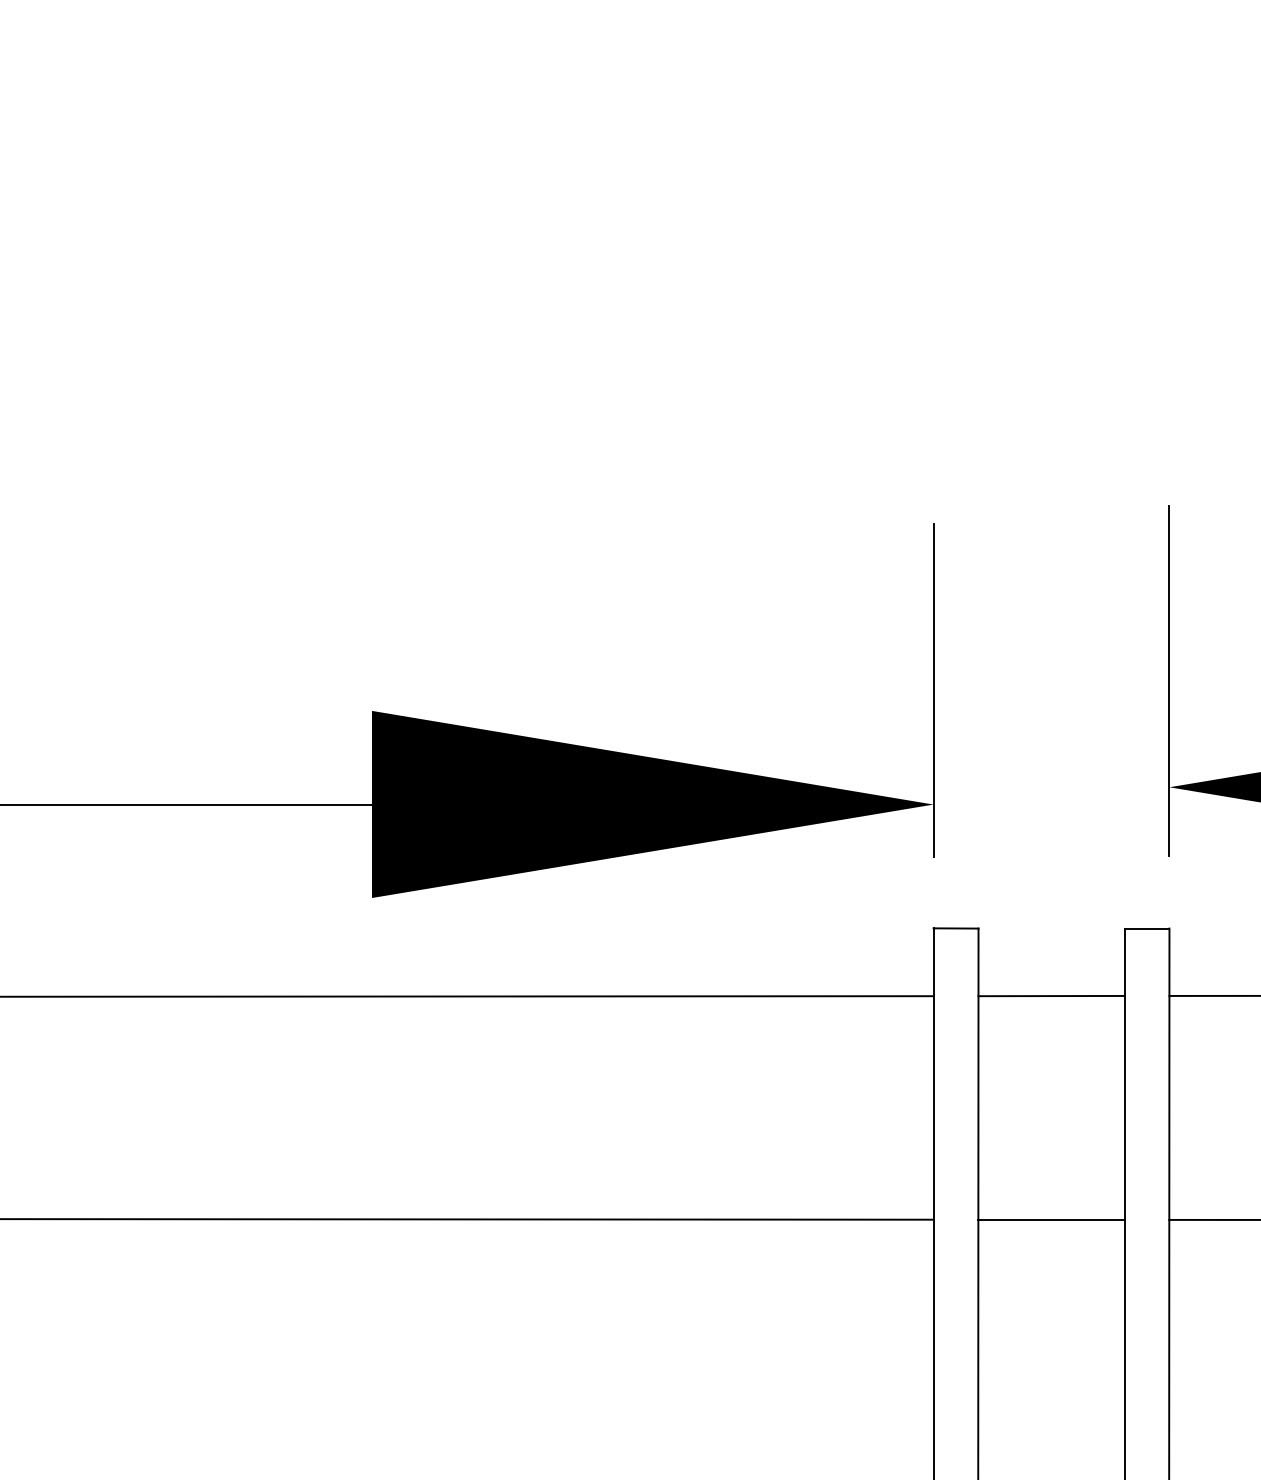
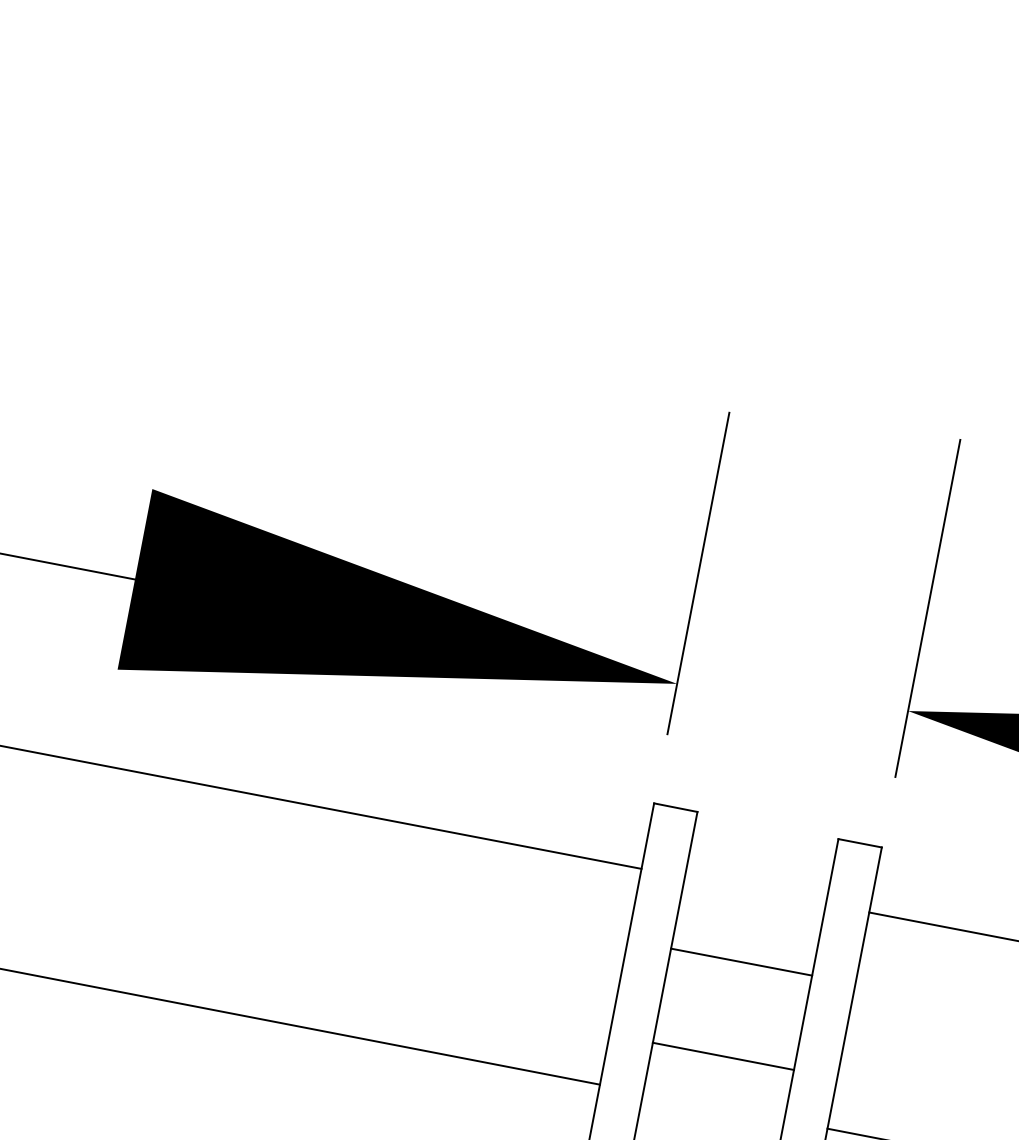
line: (1051, 995) -> (741, 961), moved
line: (1051, 1219) -> (723, 1056), moved

